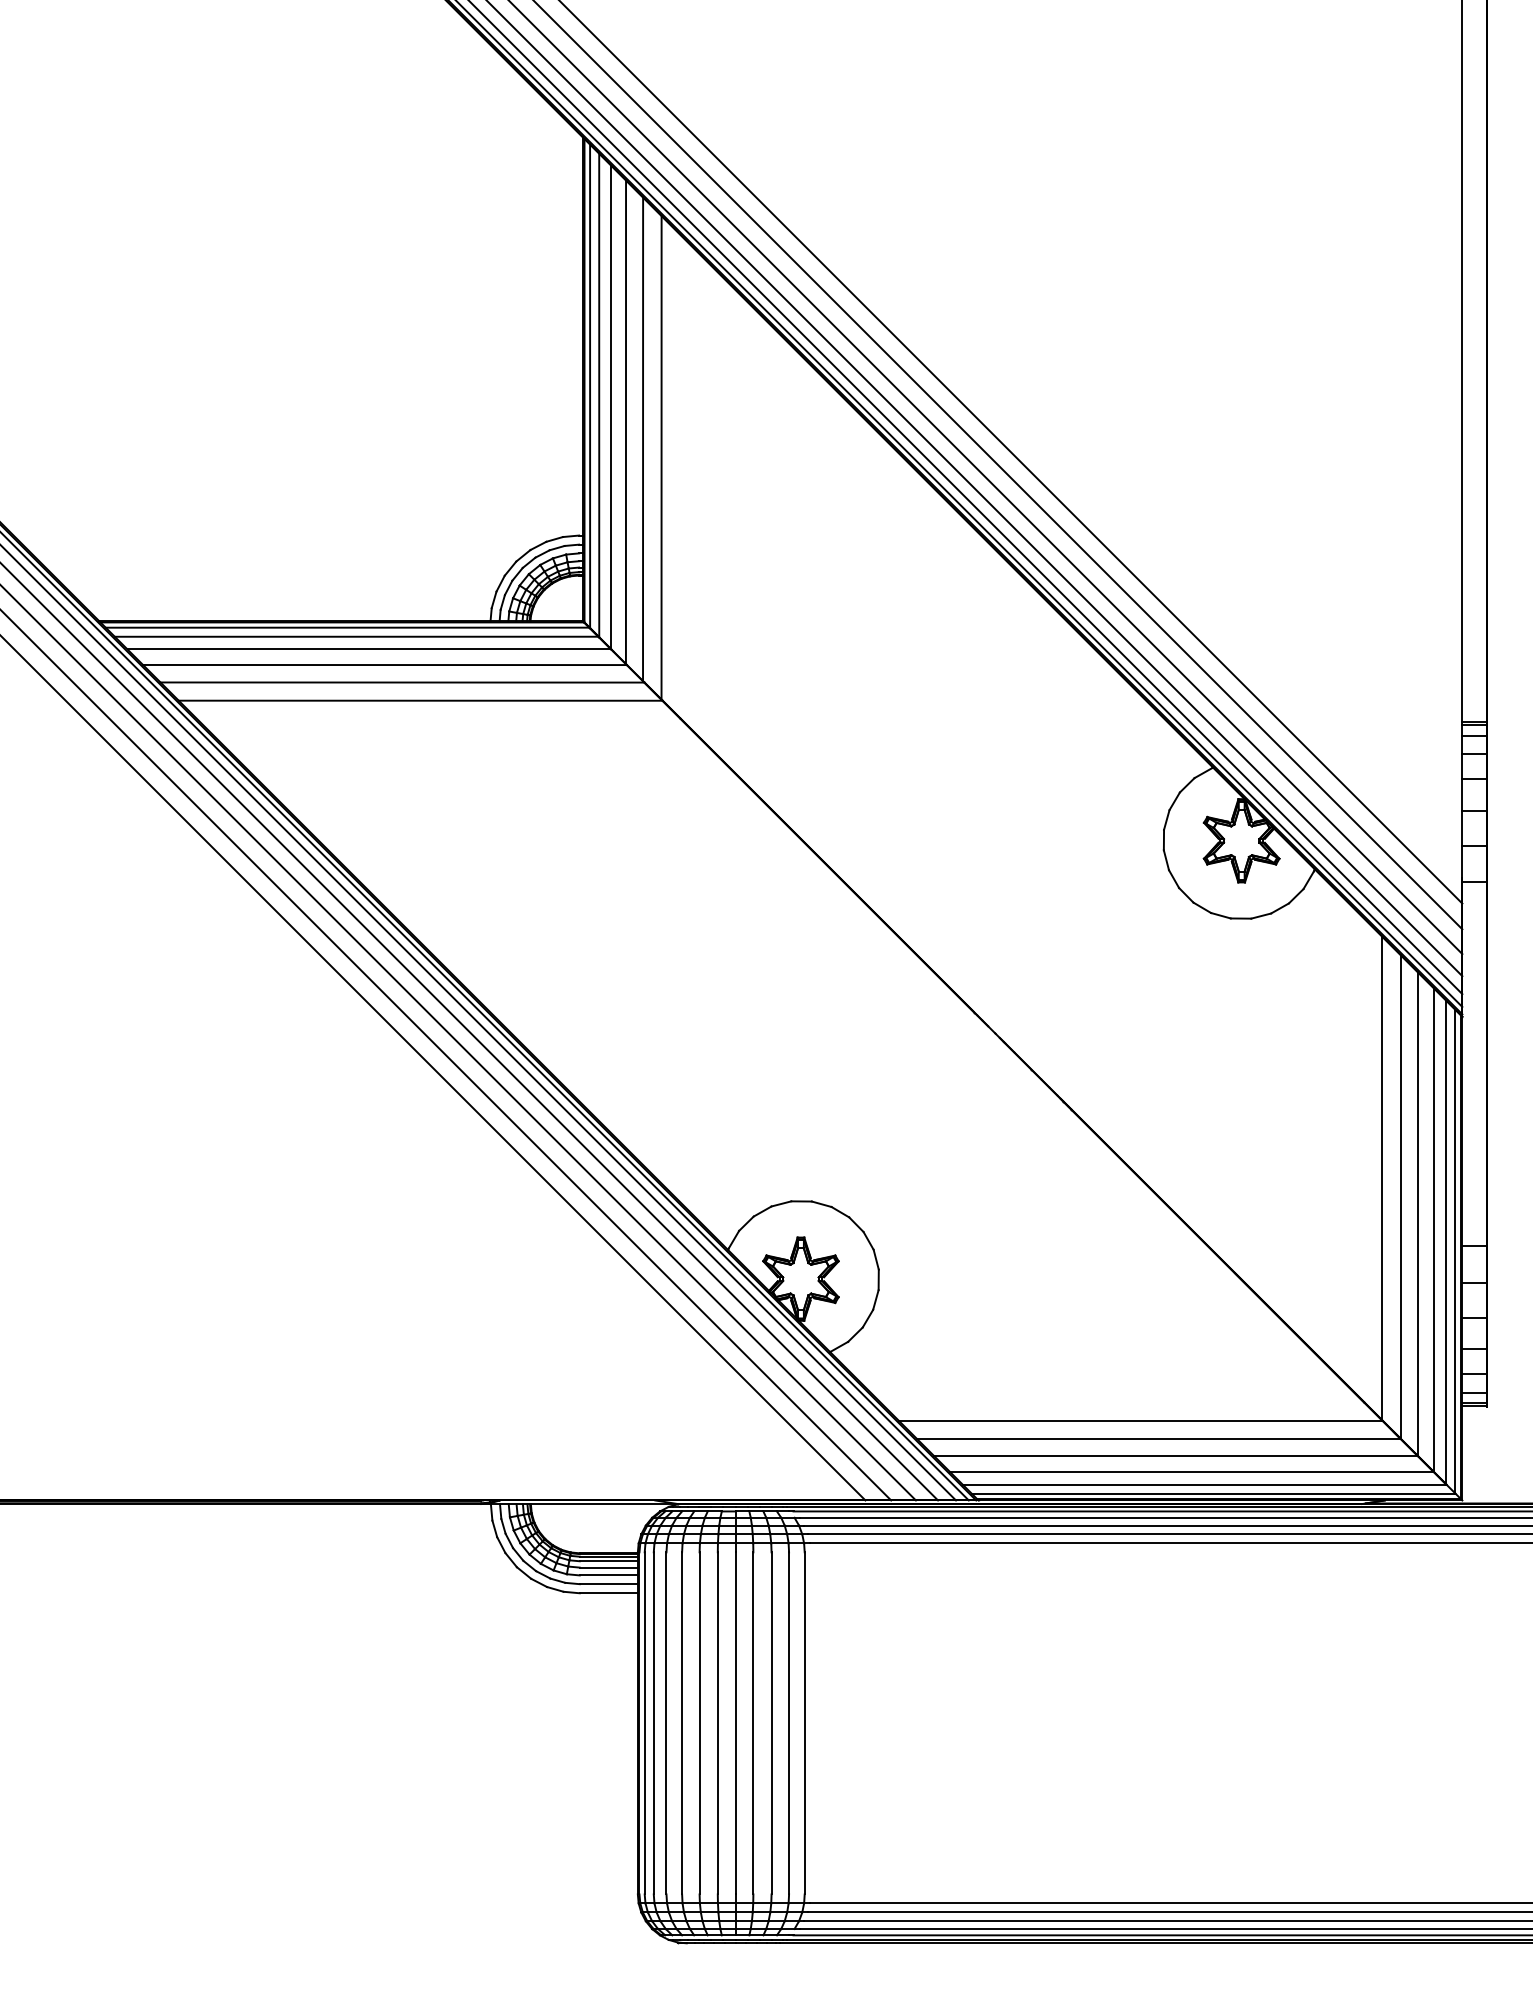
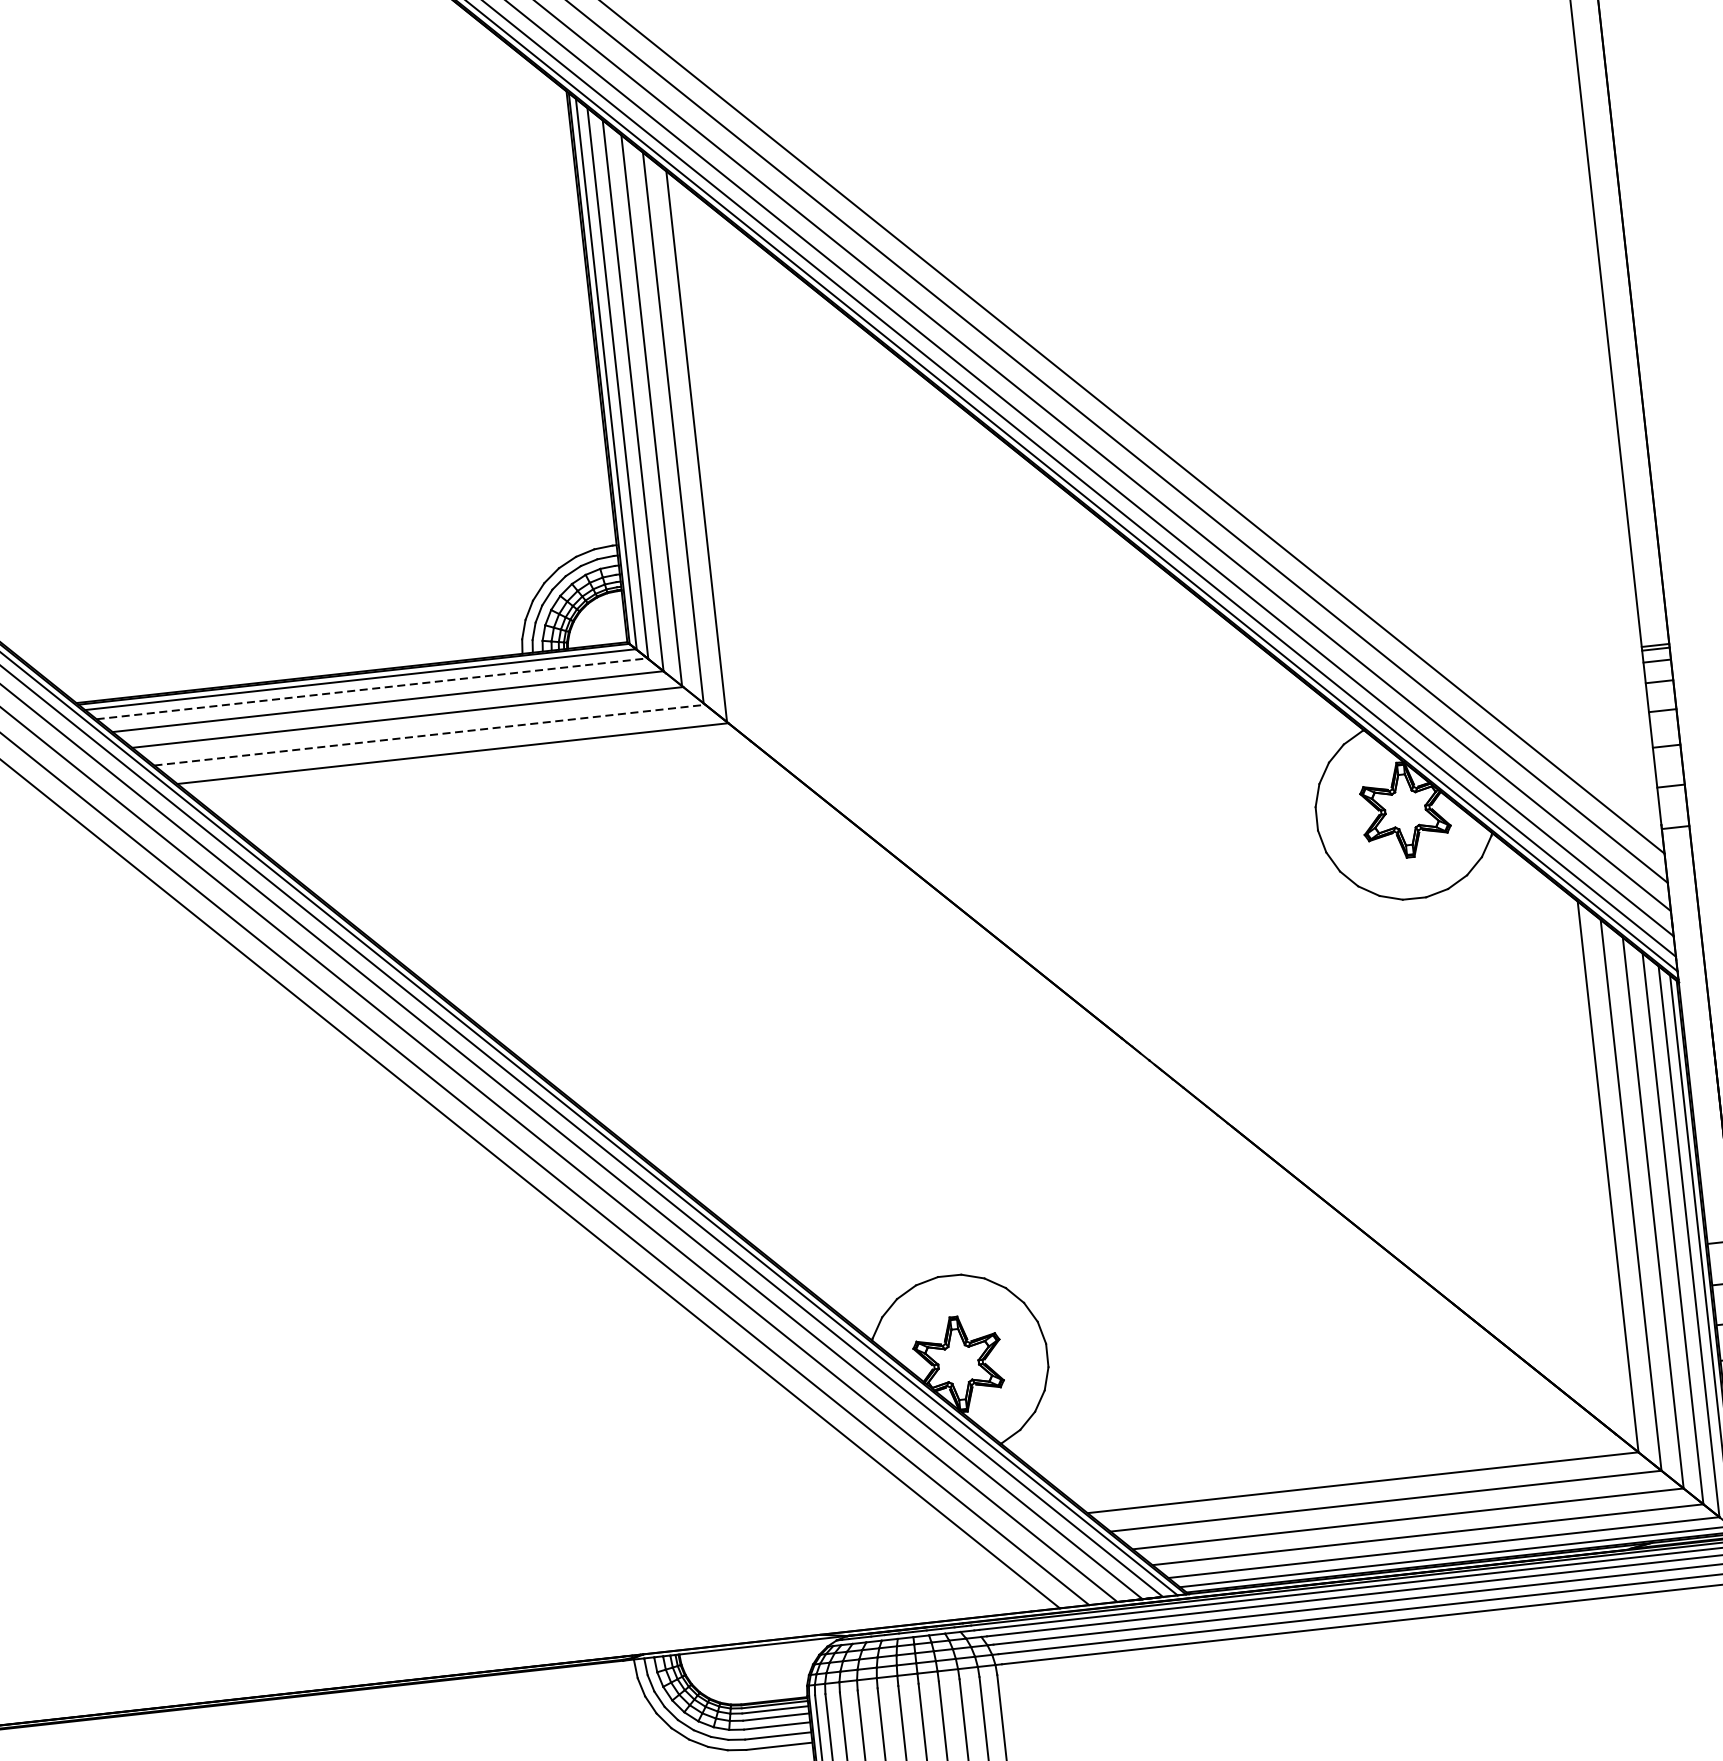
line: (356, 636) -> (371, 688), solid -> dashed
line: (402, 682) -> (429, 735), solid -> dashed

